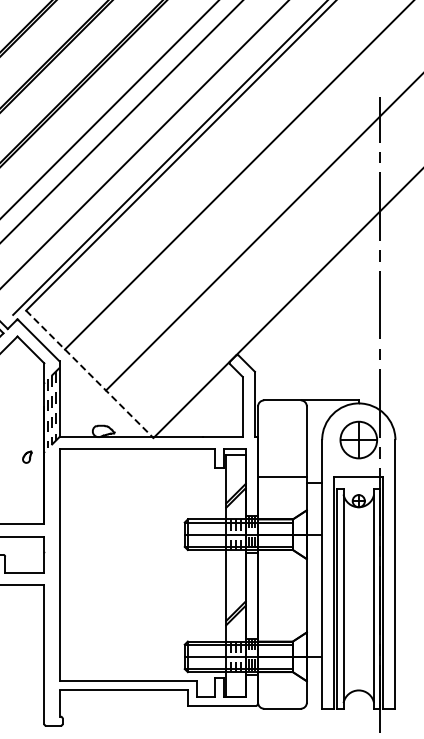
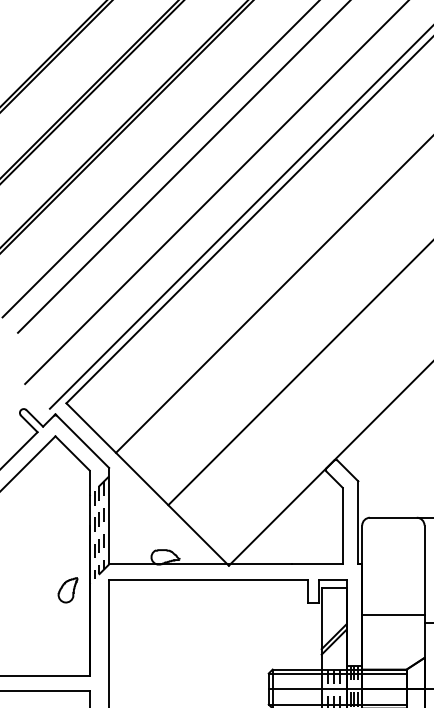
line: (90, 374) -> (148, 484), dashed -> solid
part: (27, 456) -> (68, 589), size x1.67

